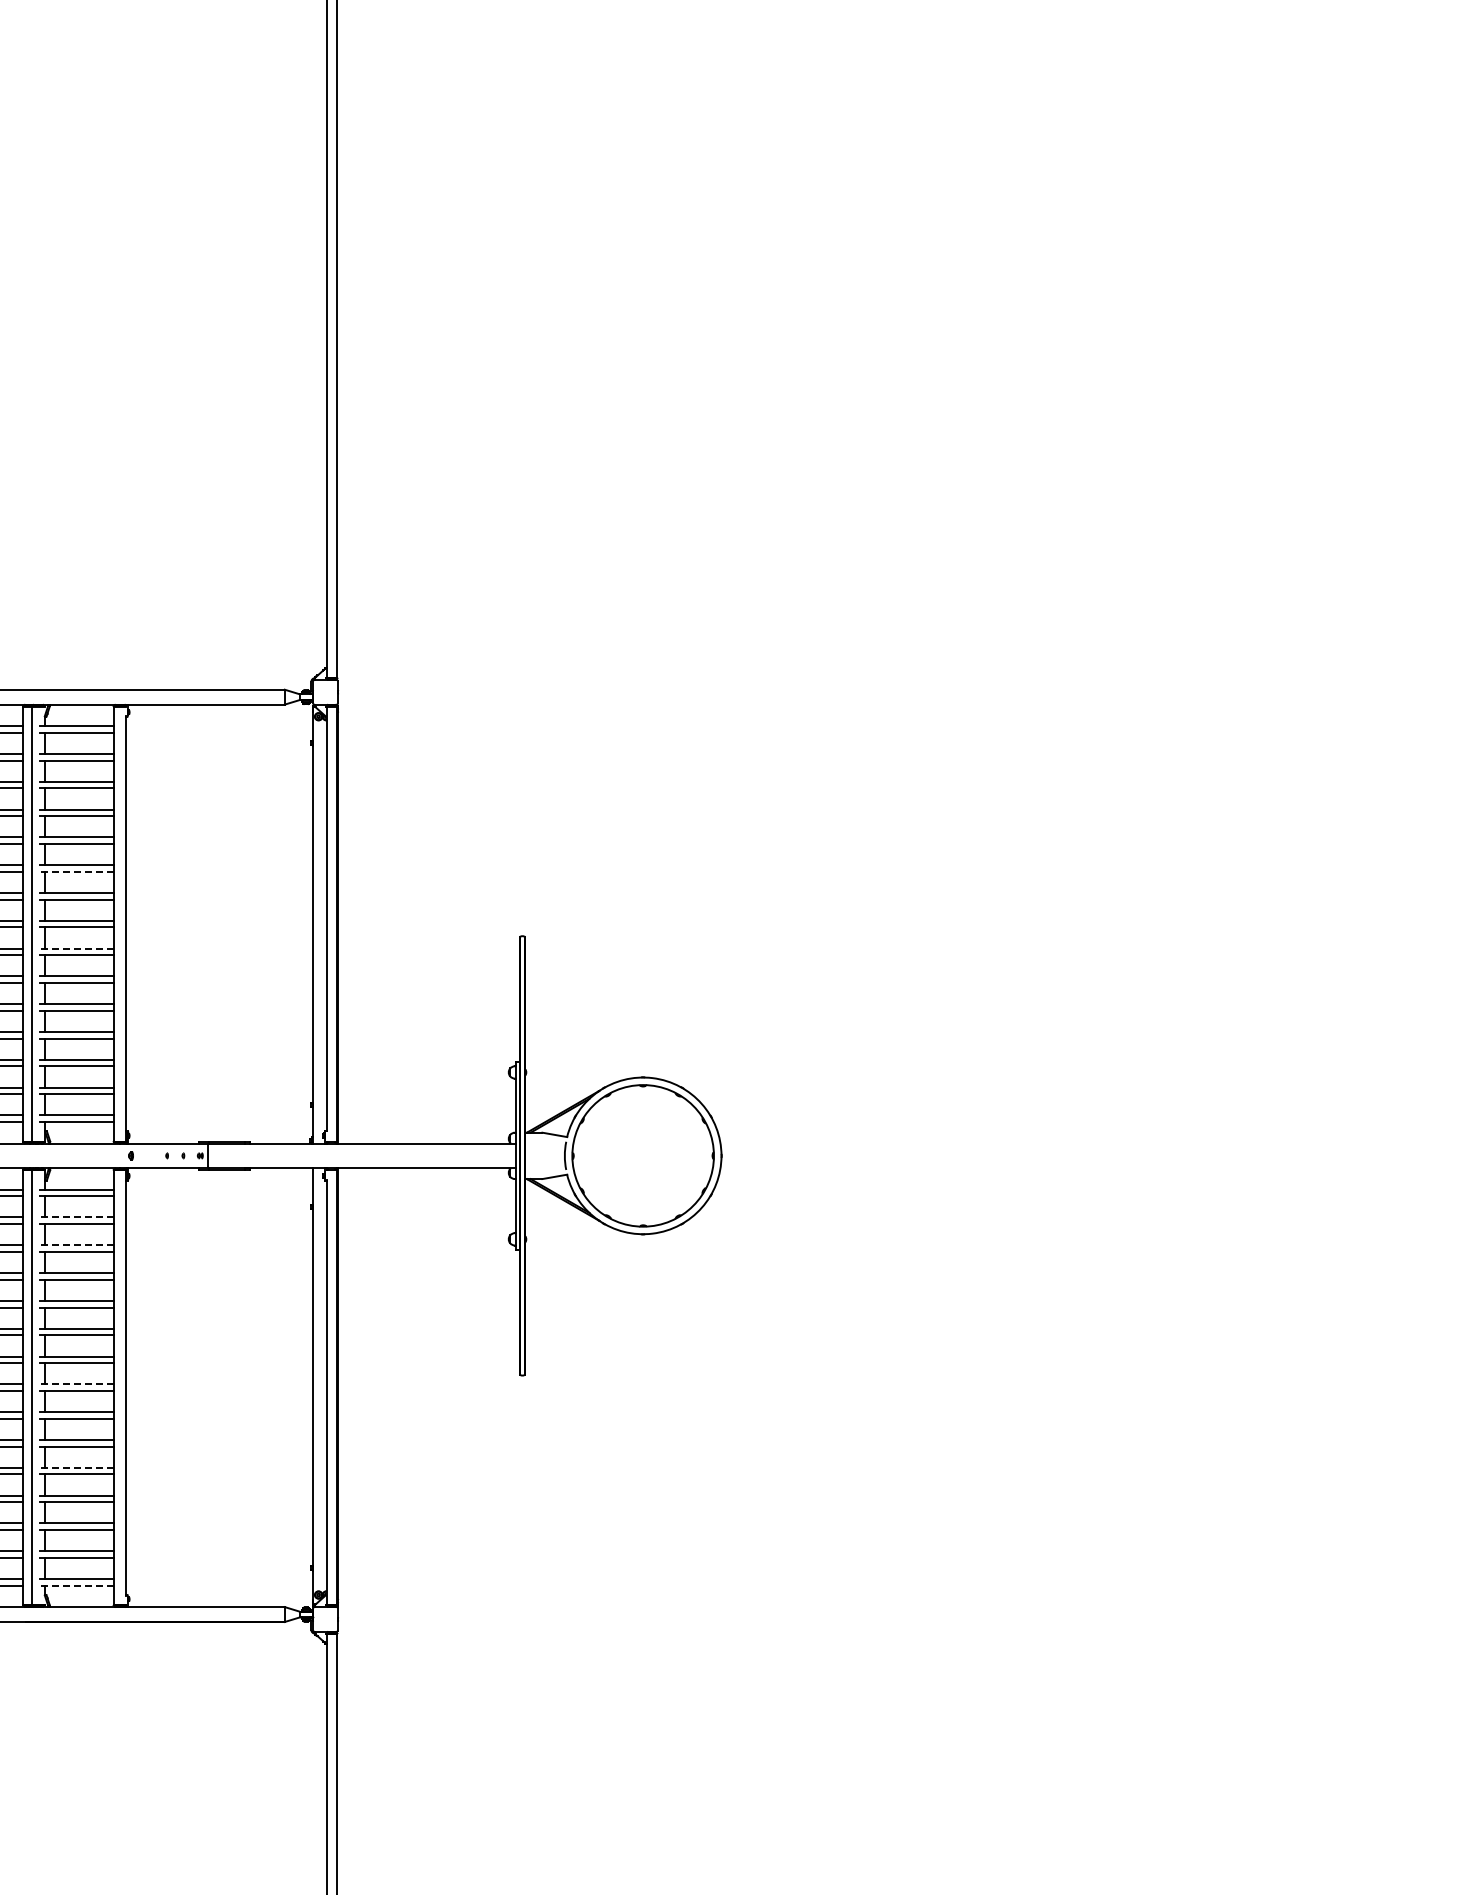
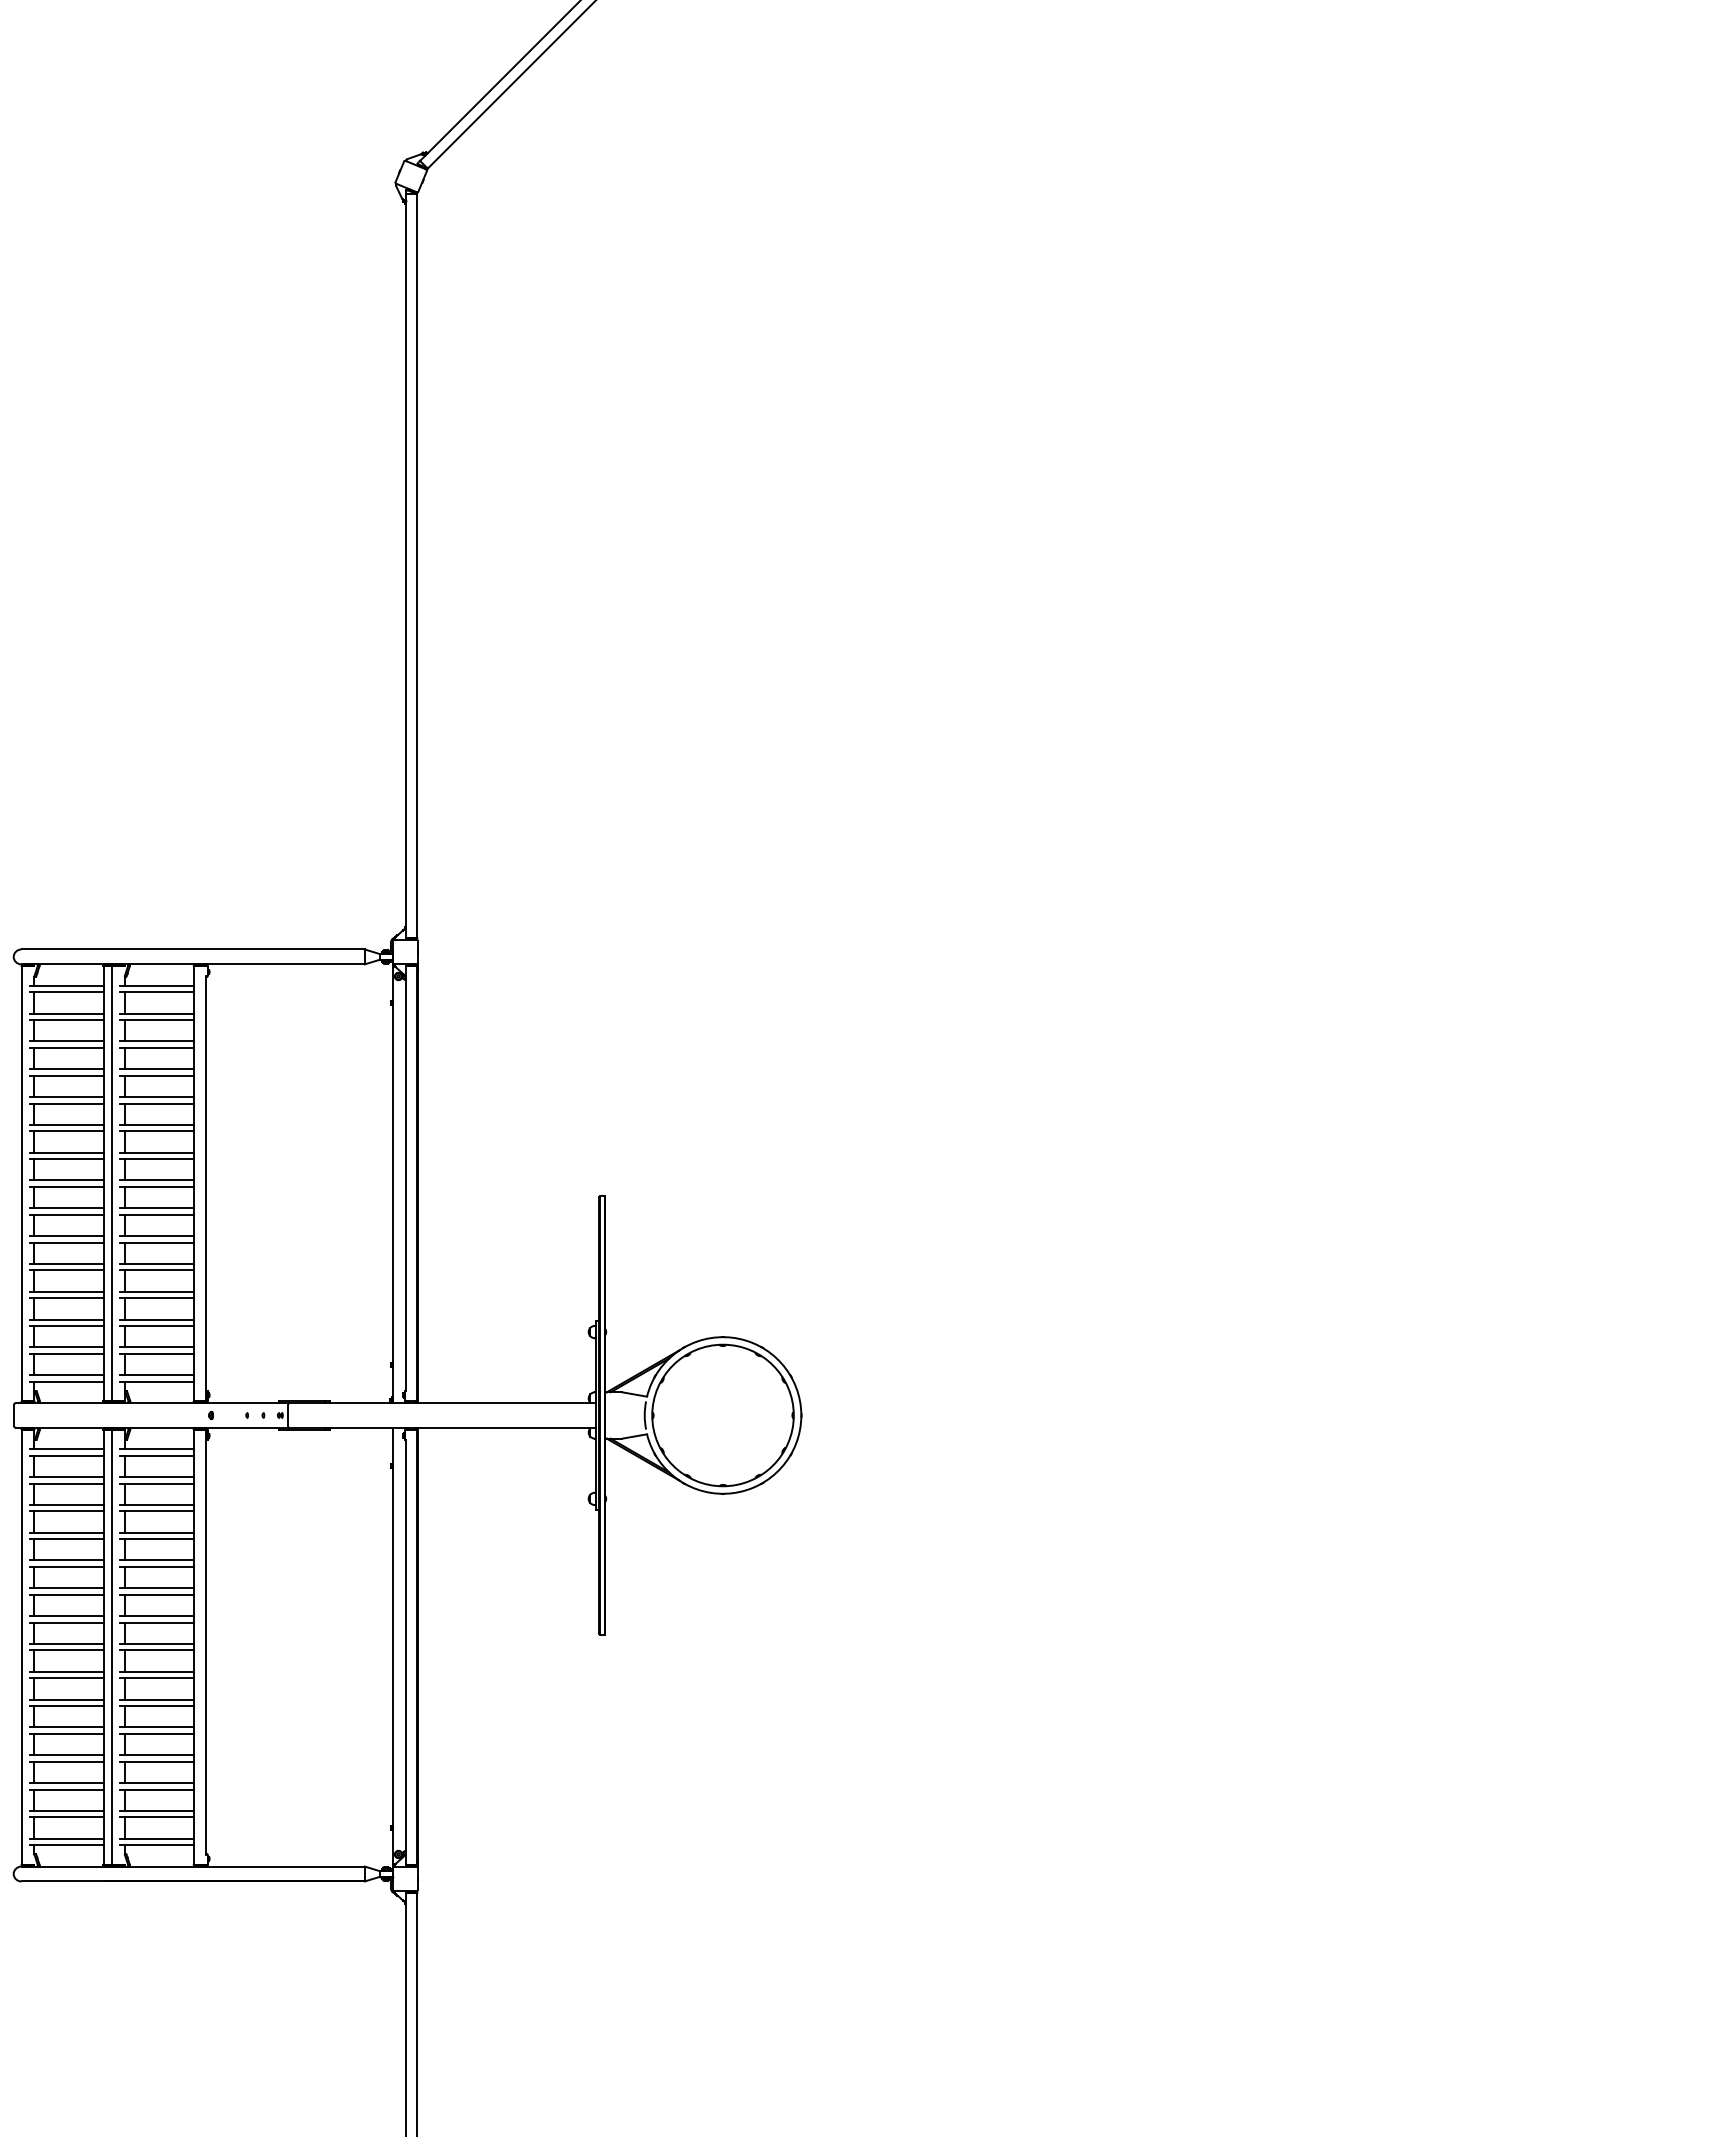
line: (76, 871) -> (156, 1131), dashed -> solid
line: (76, 948) -> (156, 1208), dashed -> solid
line: (76, 1217) -> (156, 1477), dashed -> solid
line: (76, 1244) -> (156, 1504), dashed -> solid
line: (76, 1383) -> (156, 1643), dashed -> solid
line: (76, 1467) -> (156, 1727), dashed -> solid
line: (76, 1586) -> (156, 1845), dashed -> solid

